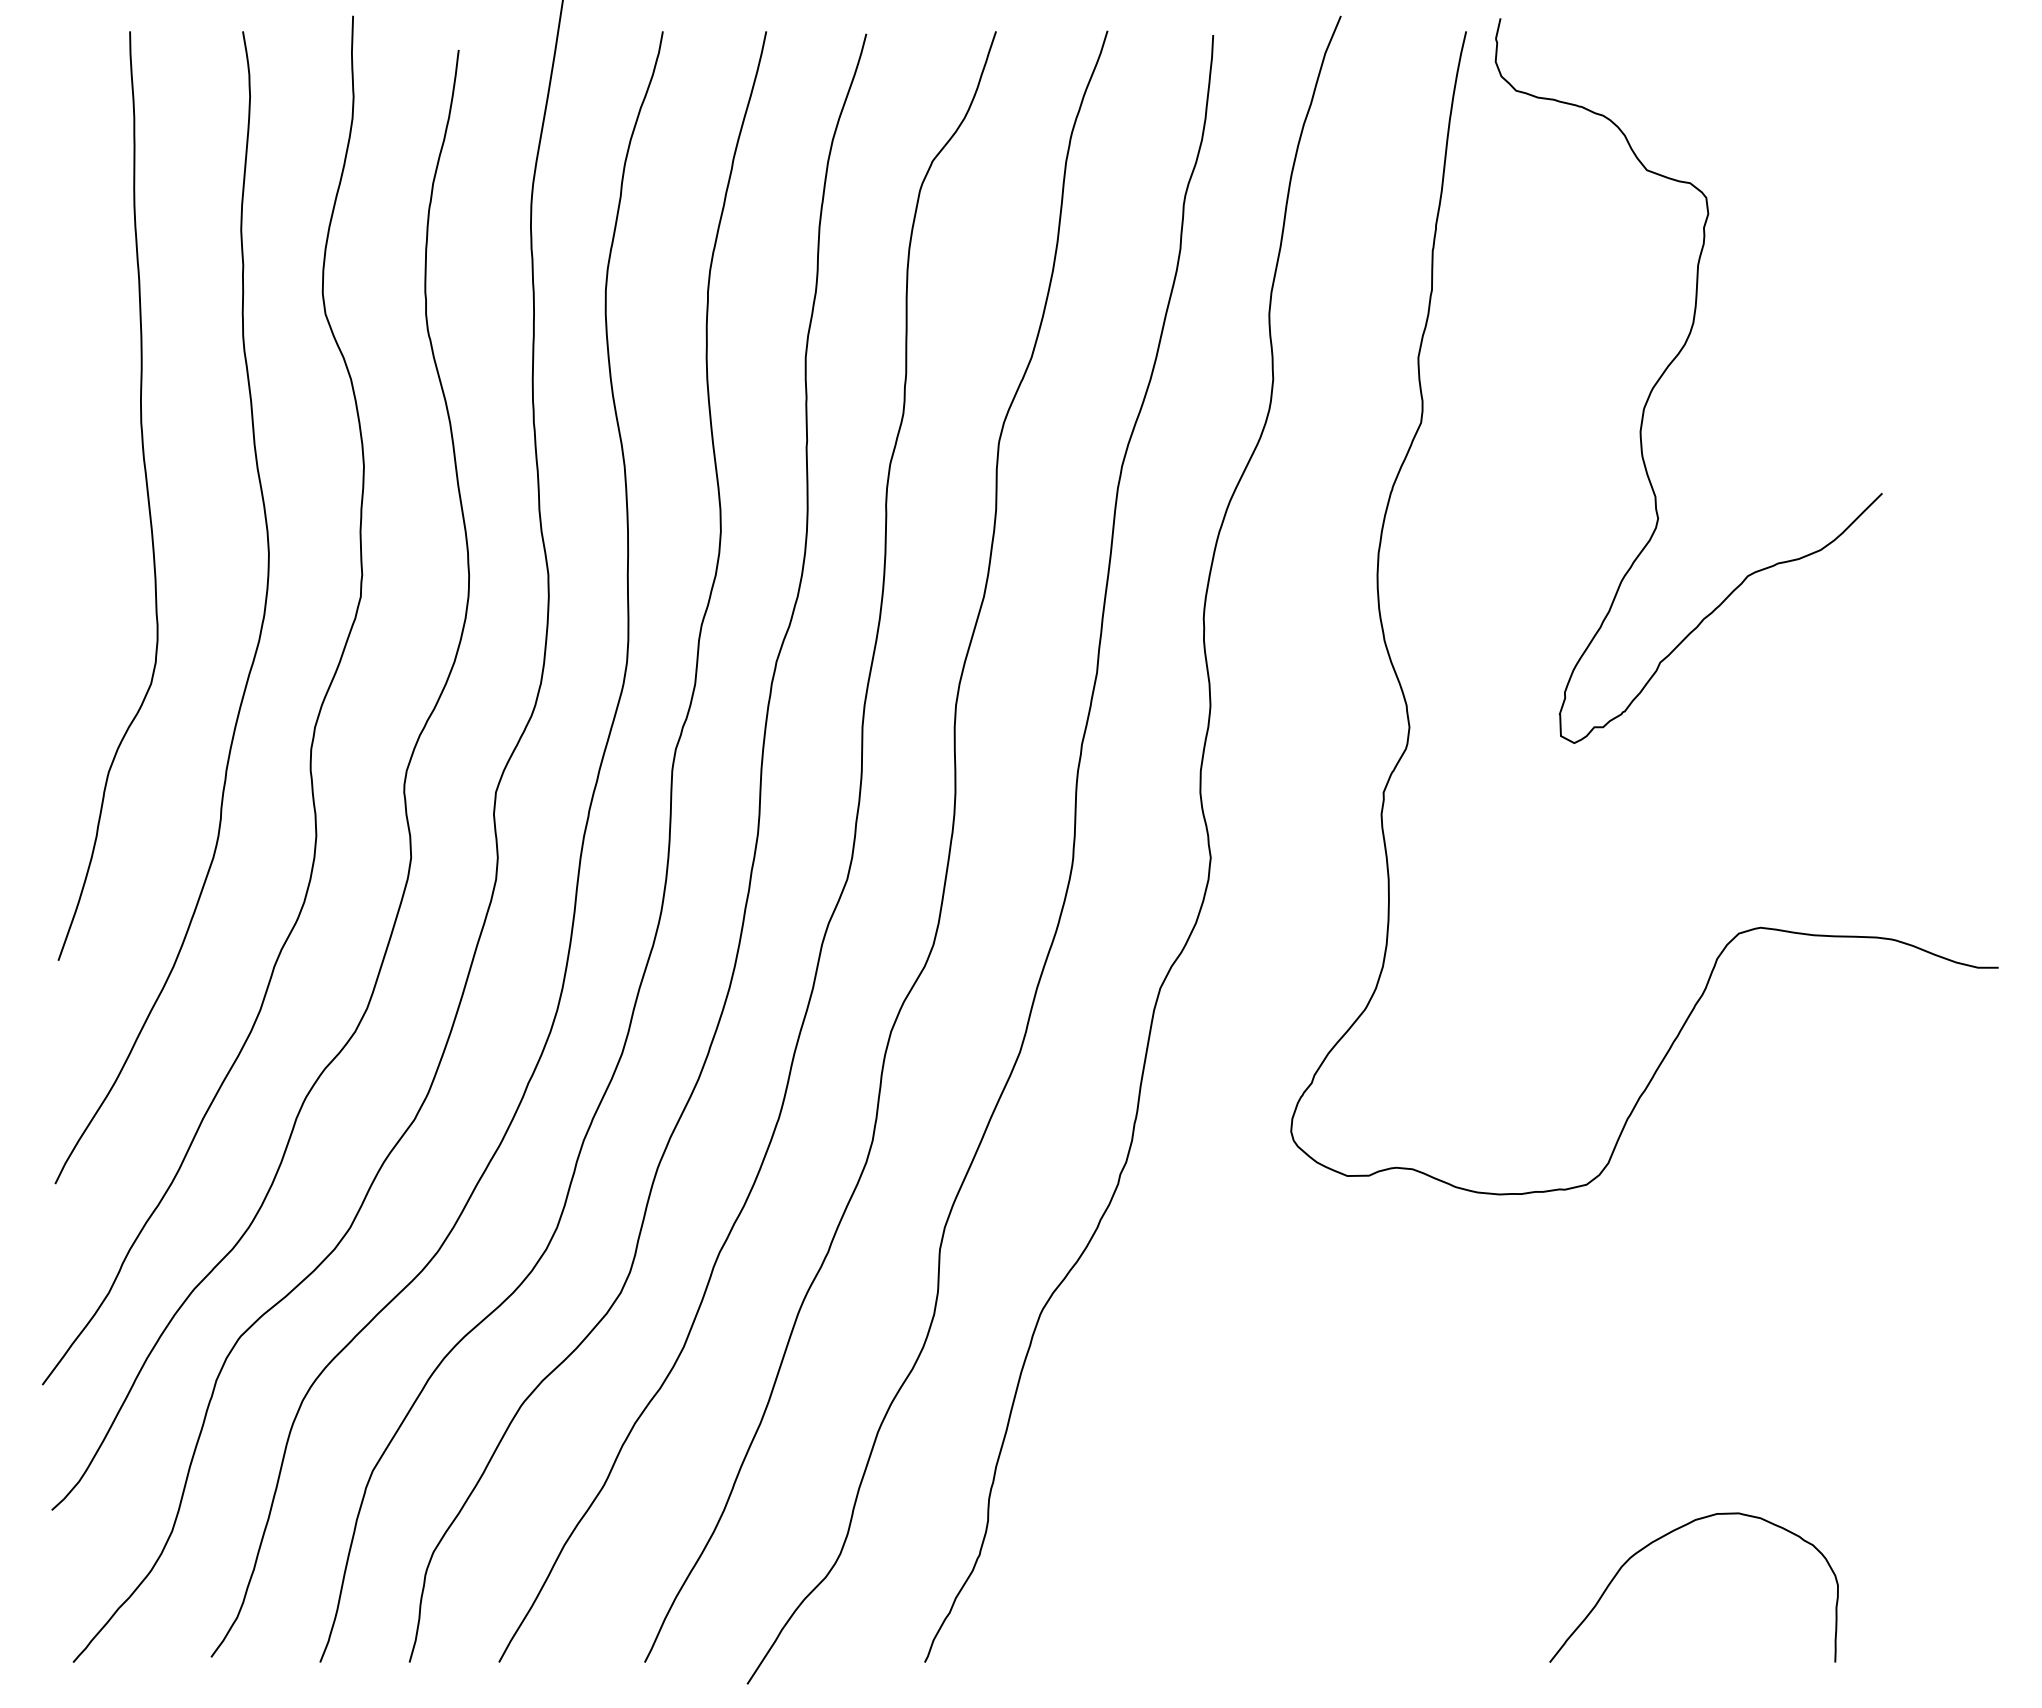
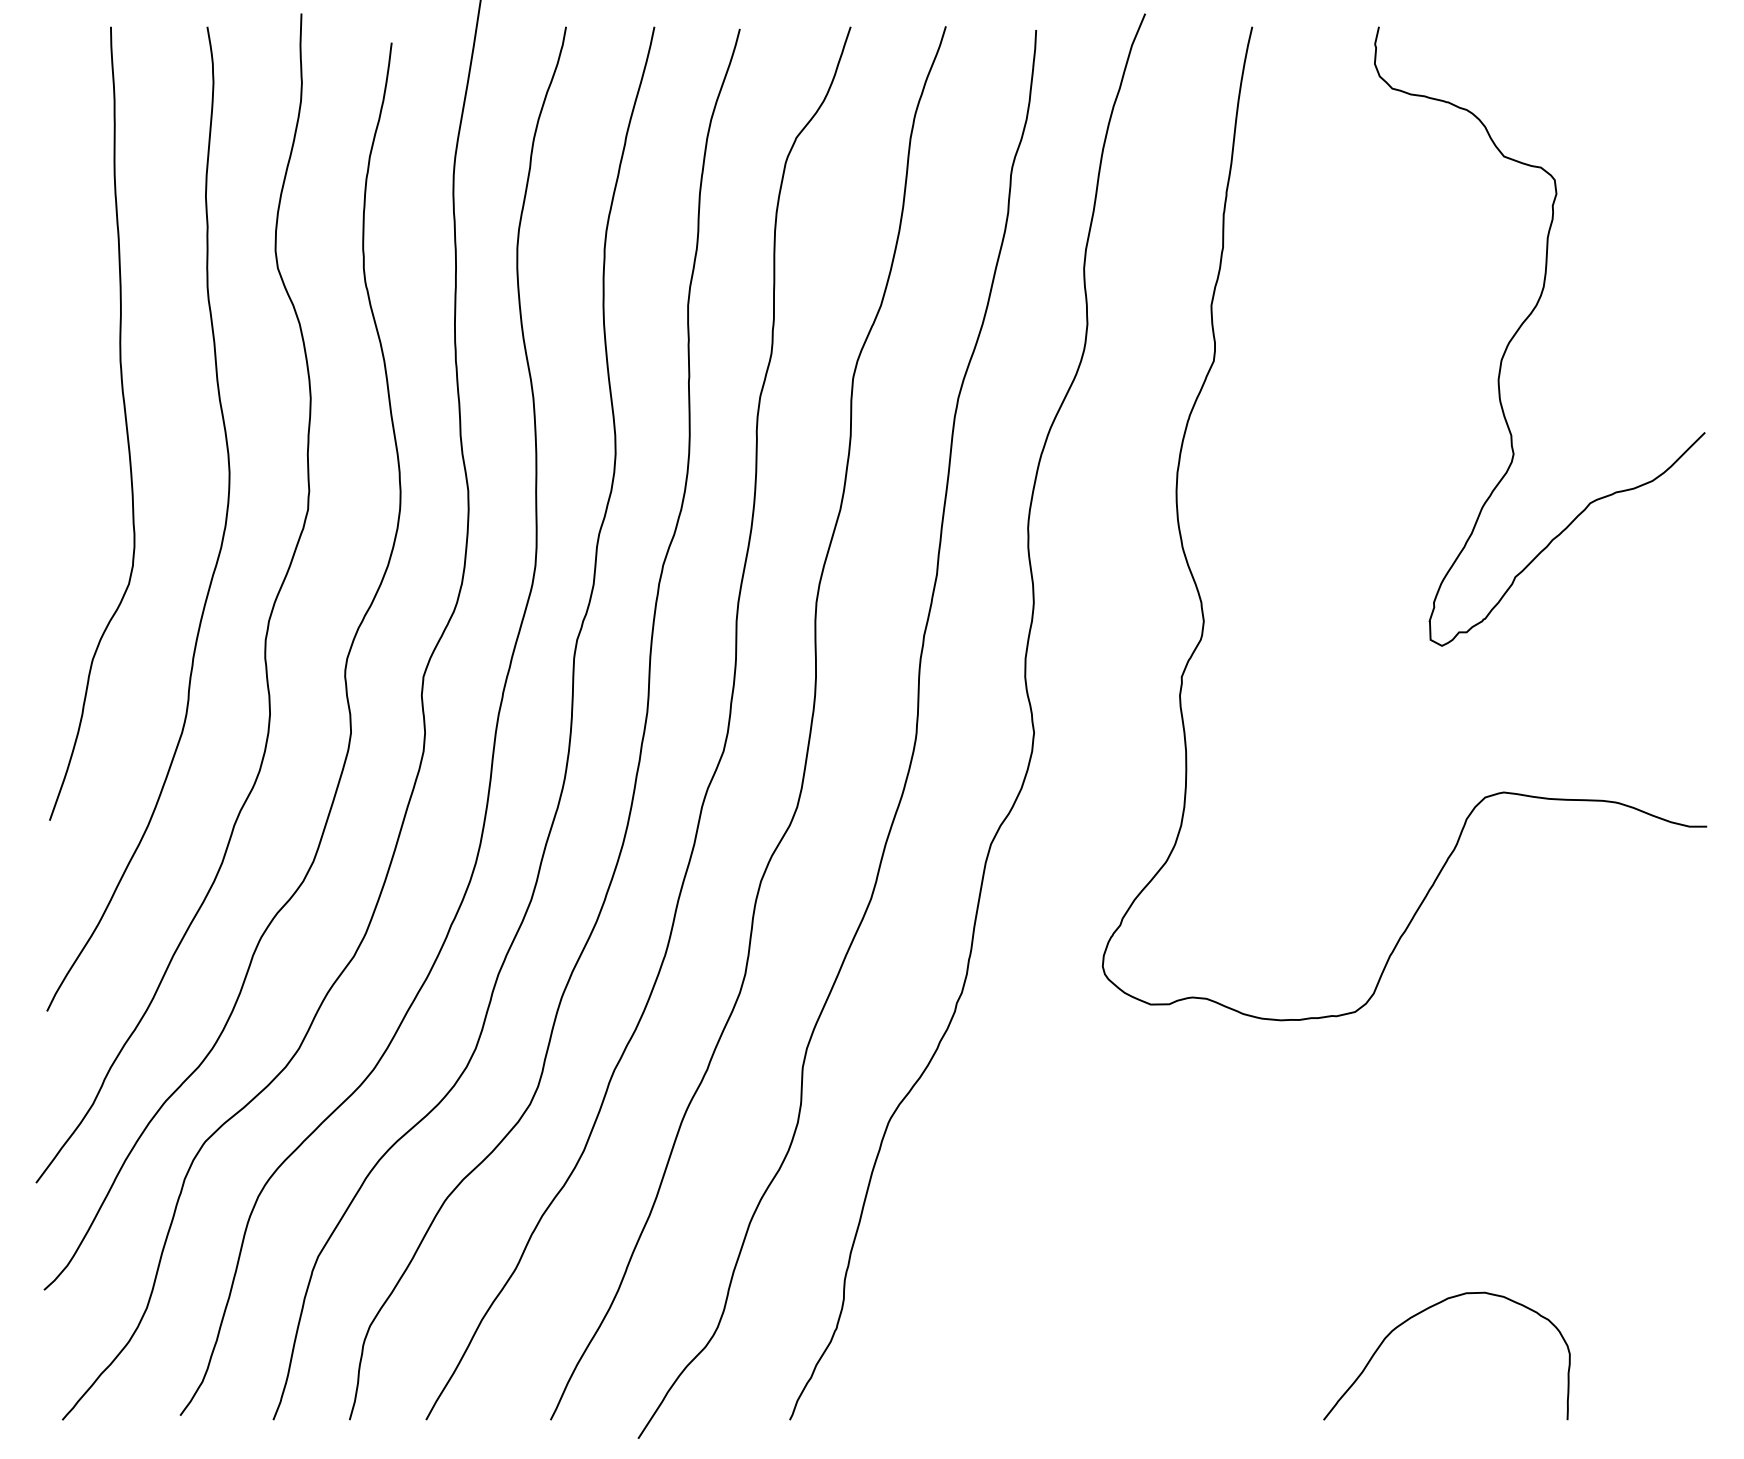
curve: (1670, 365) -> (1524, 323), moved

